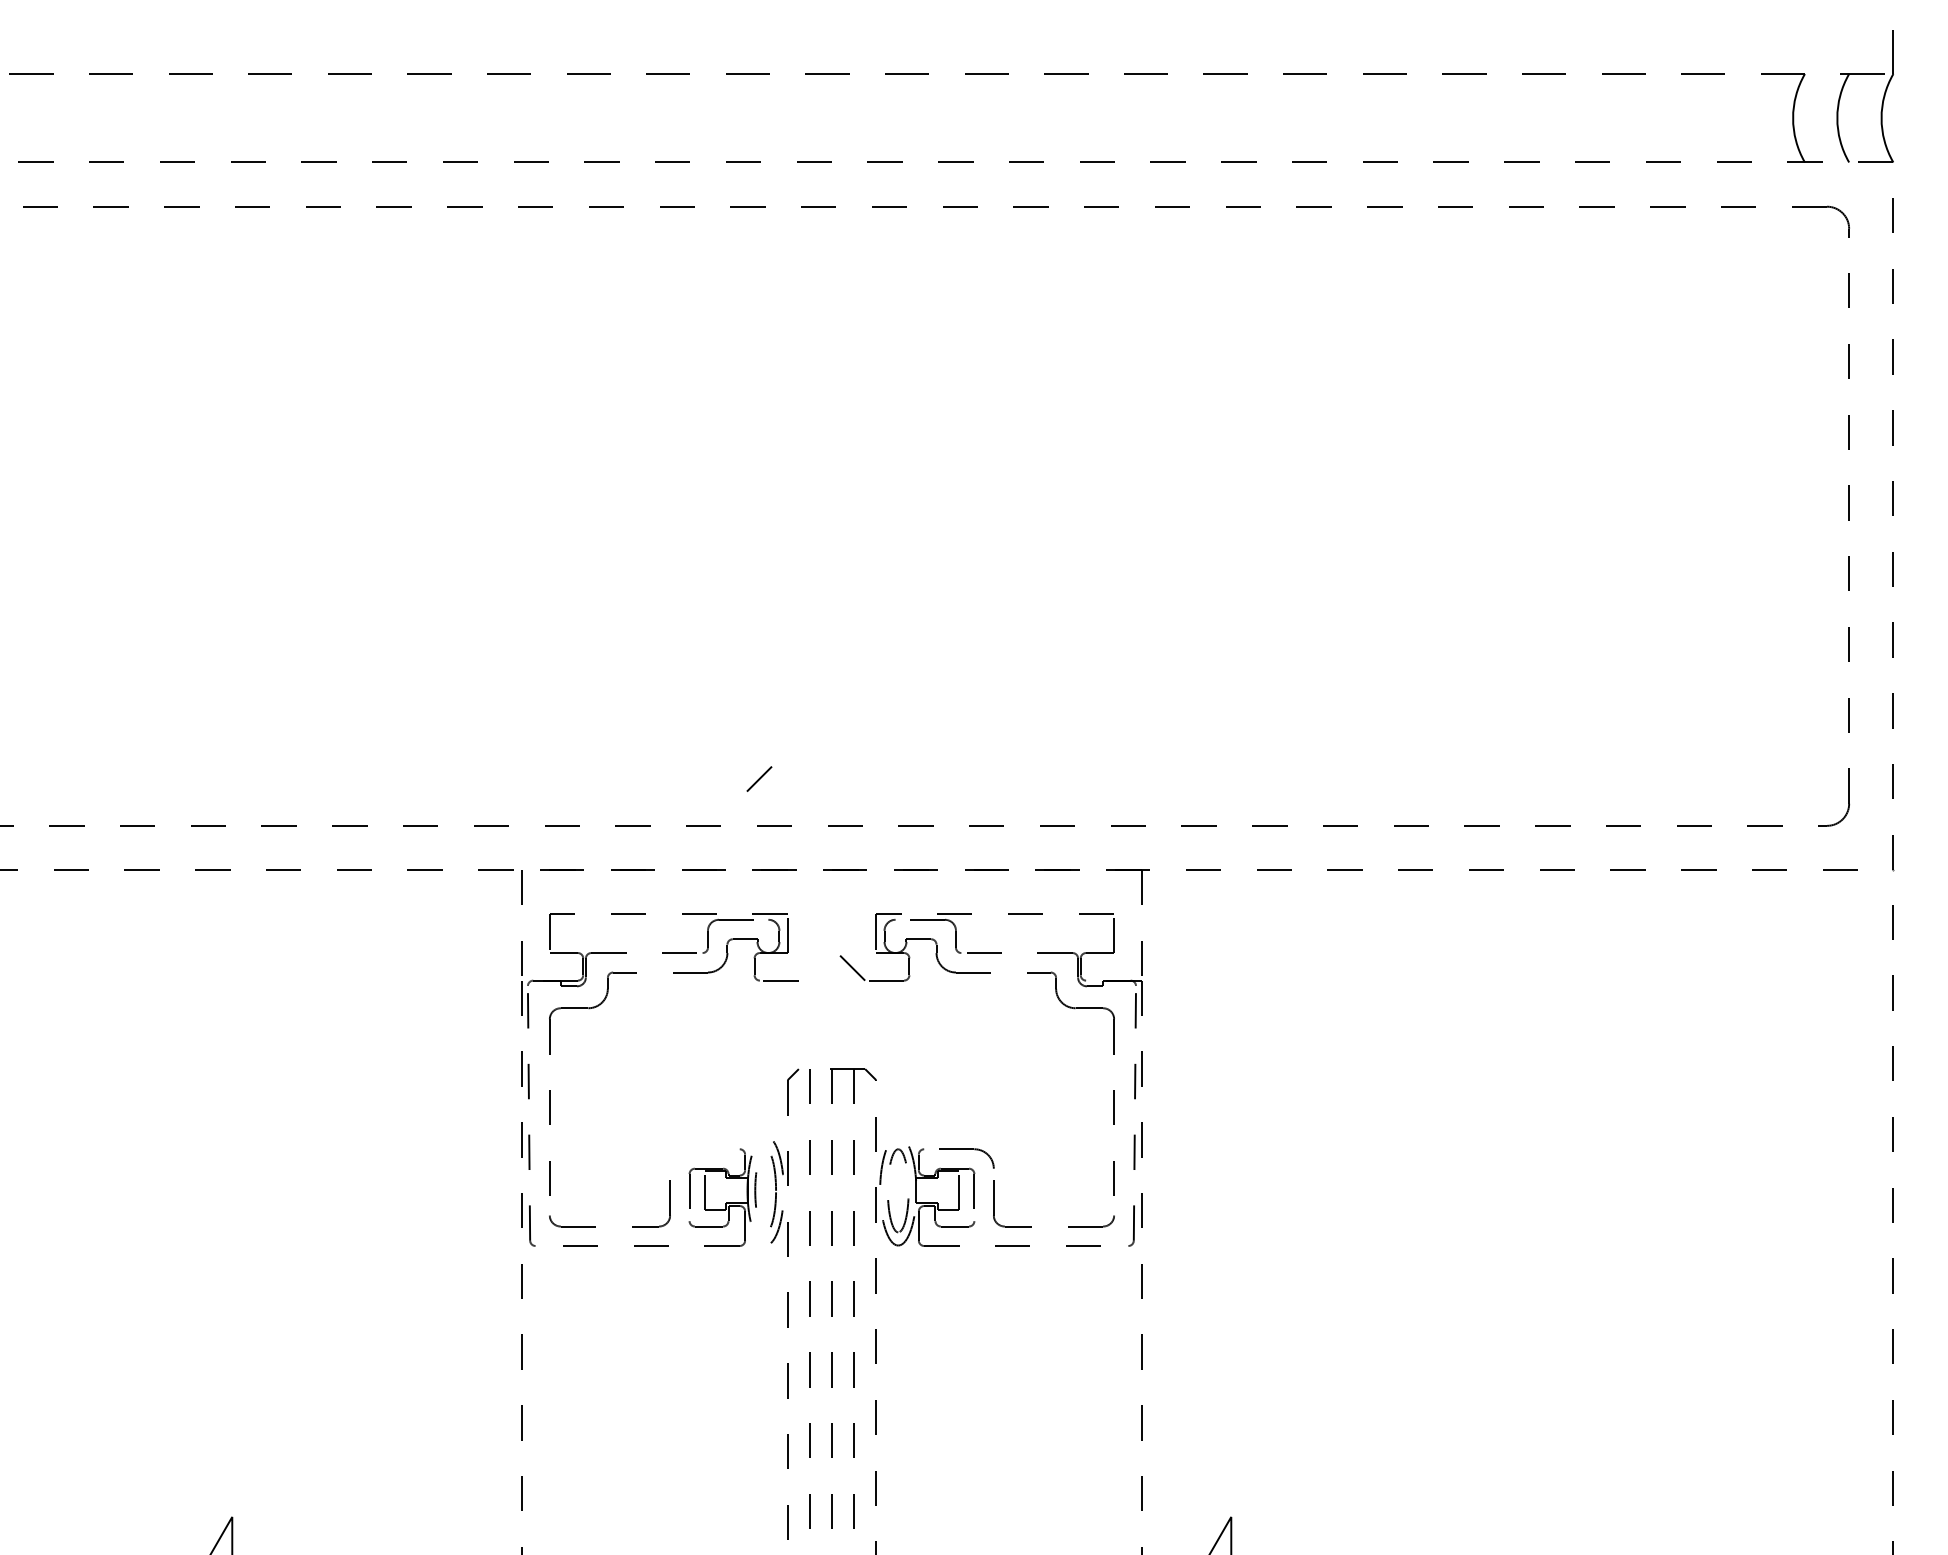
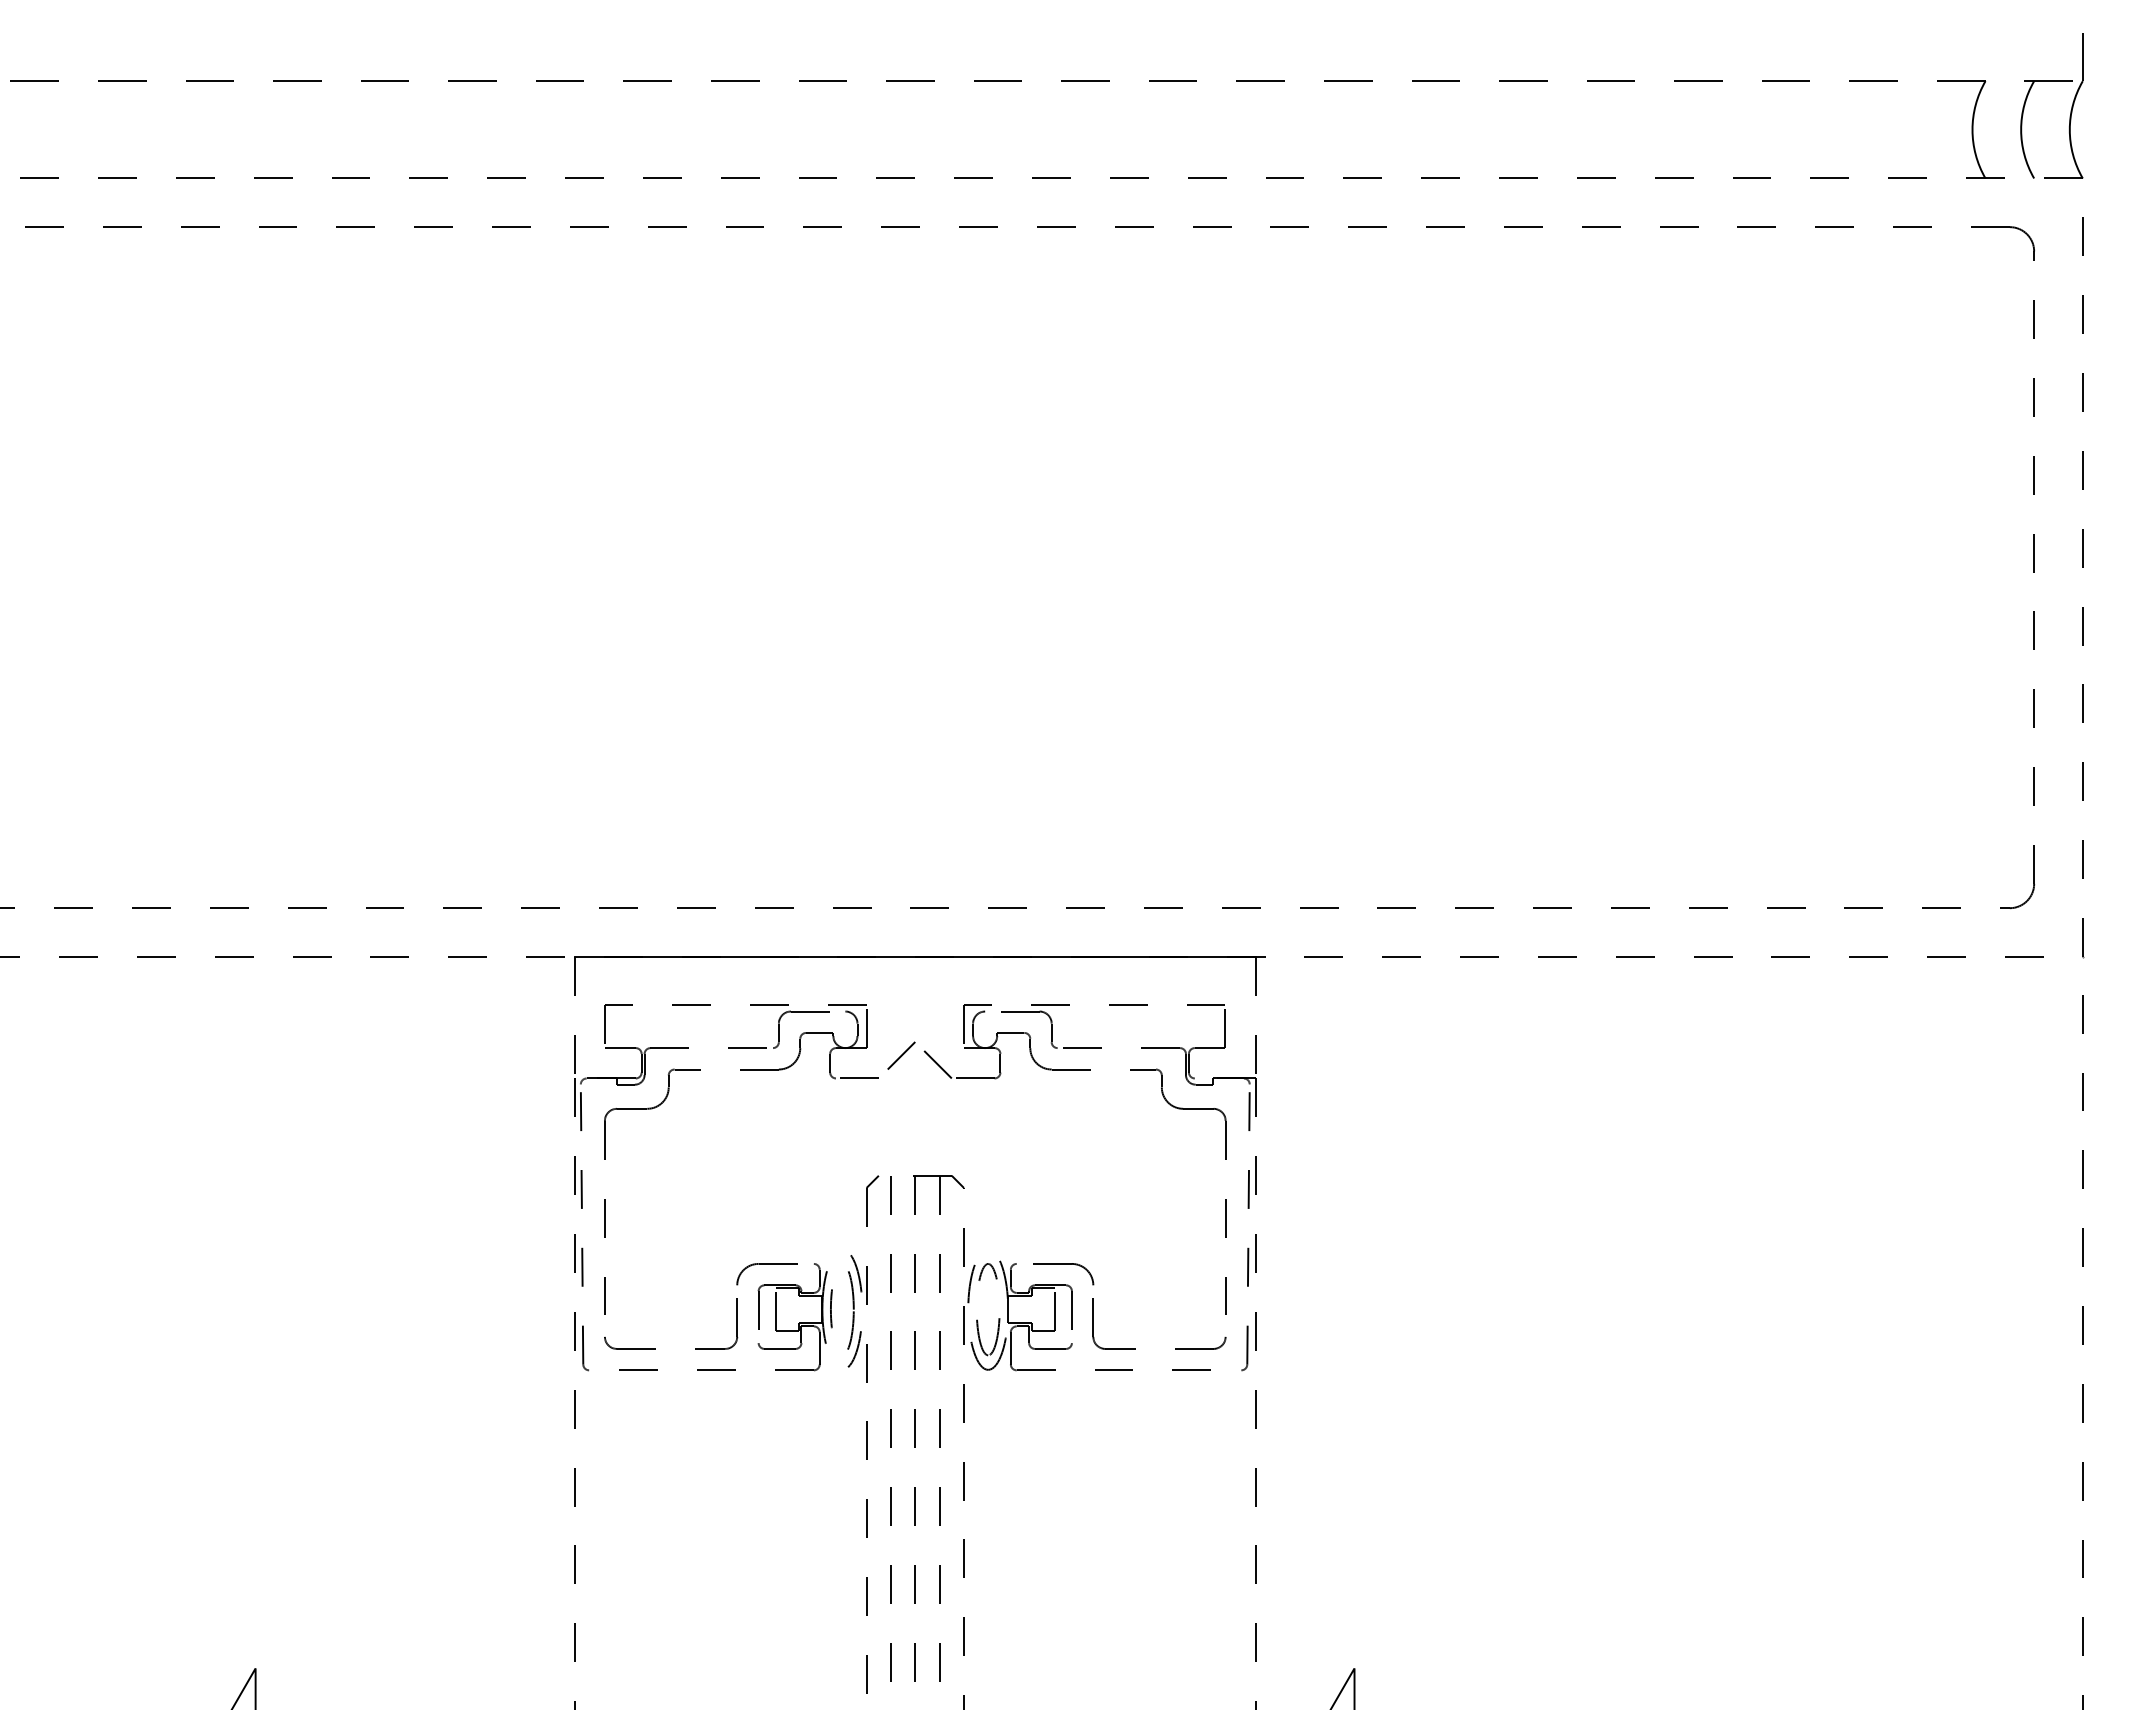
line: (759, 778) -> (901, 1055), moved
line: (832, 869) -> (915, 956), dashed -> solid
part: (696, 1149) -> (766, 1264), added

